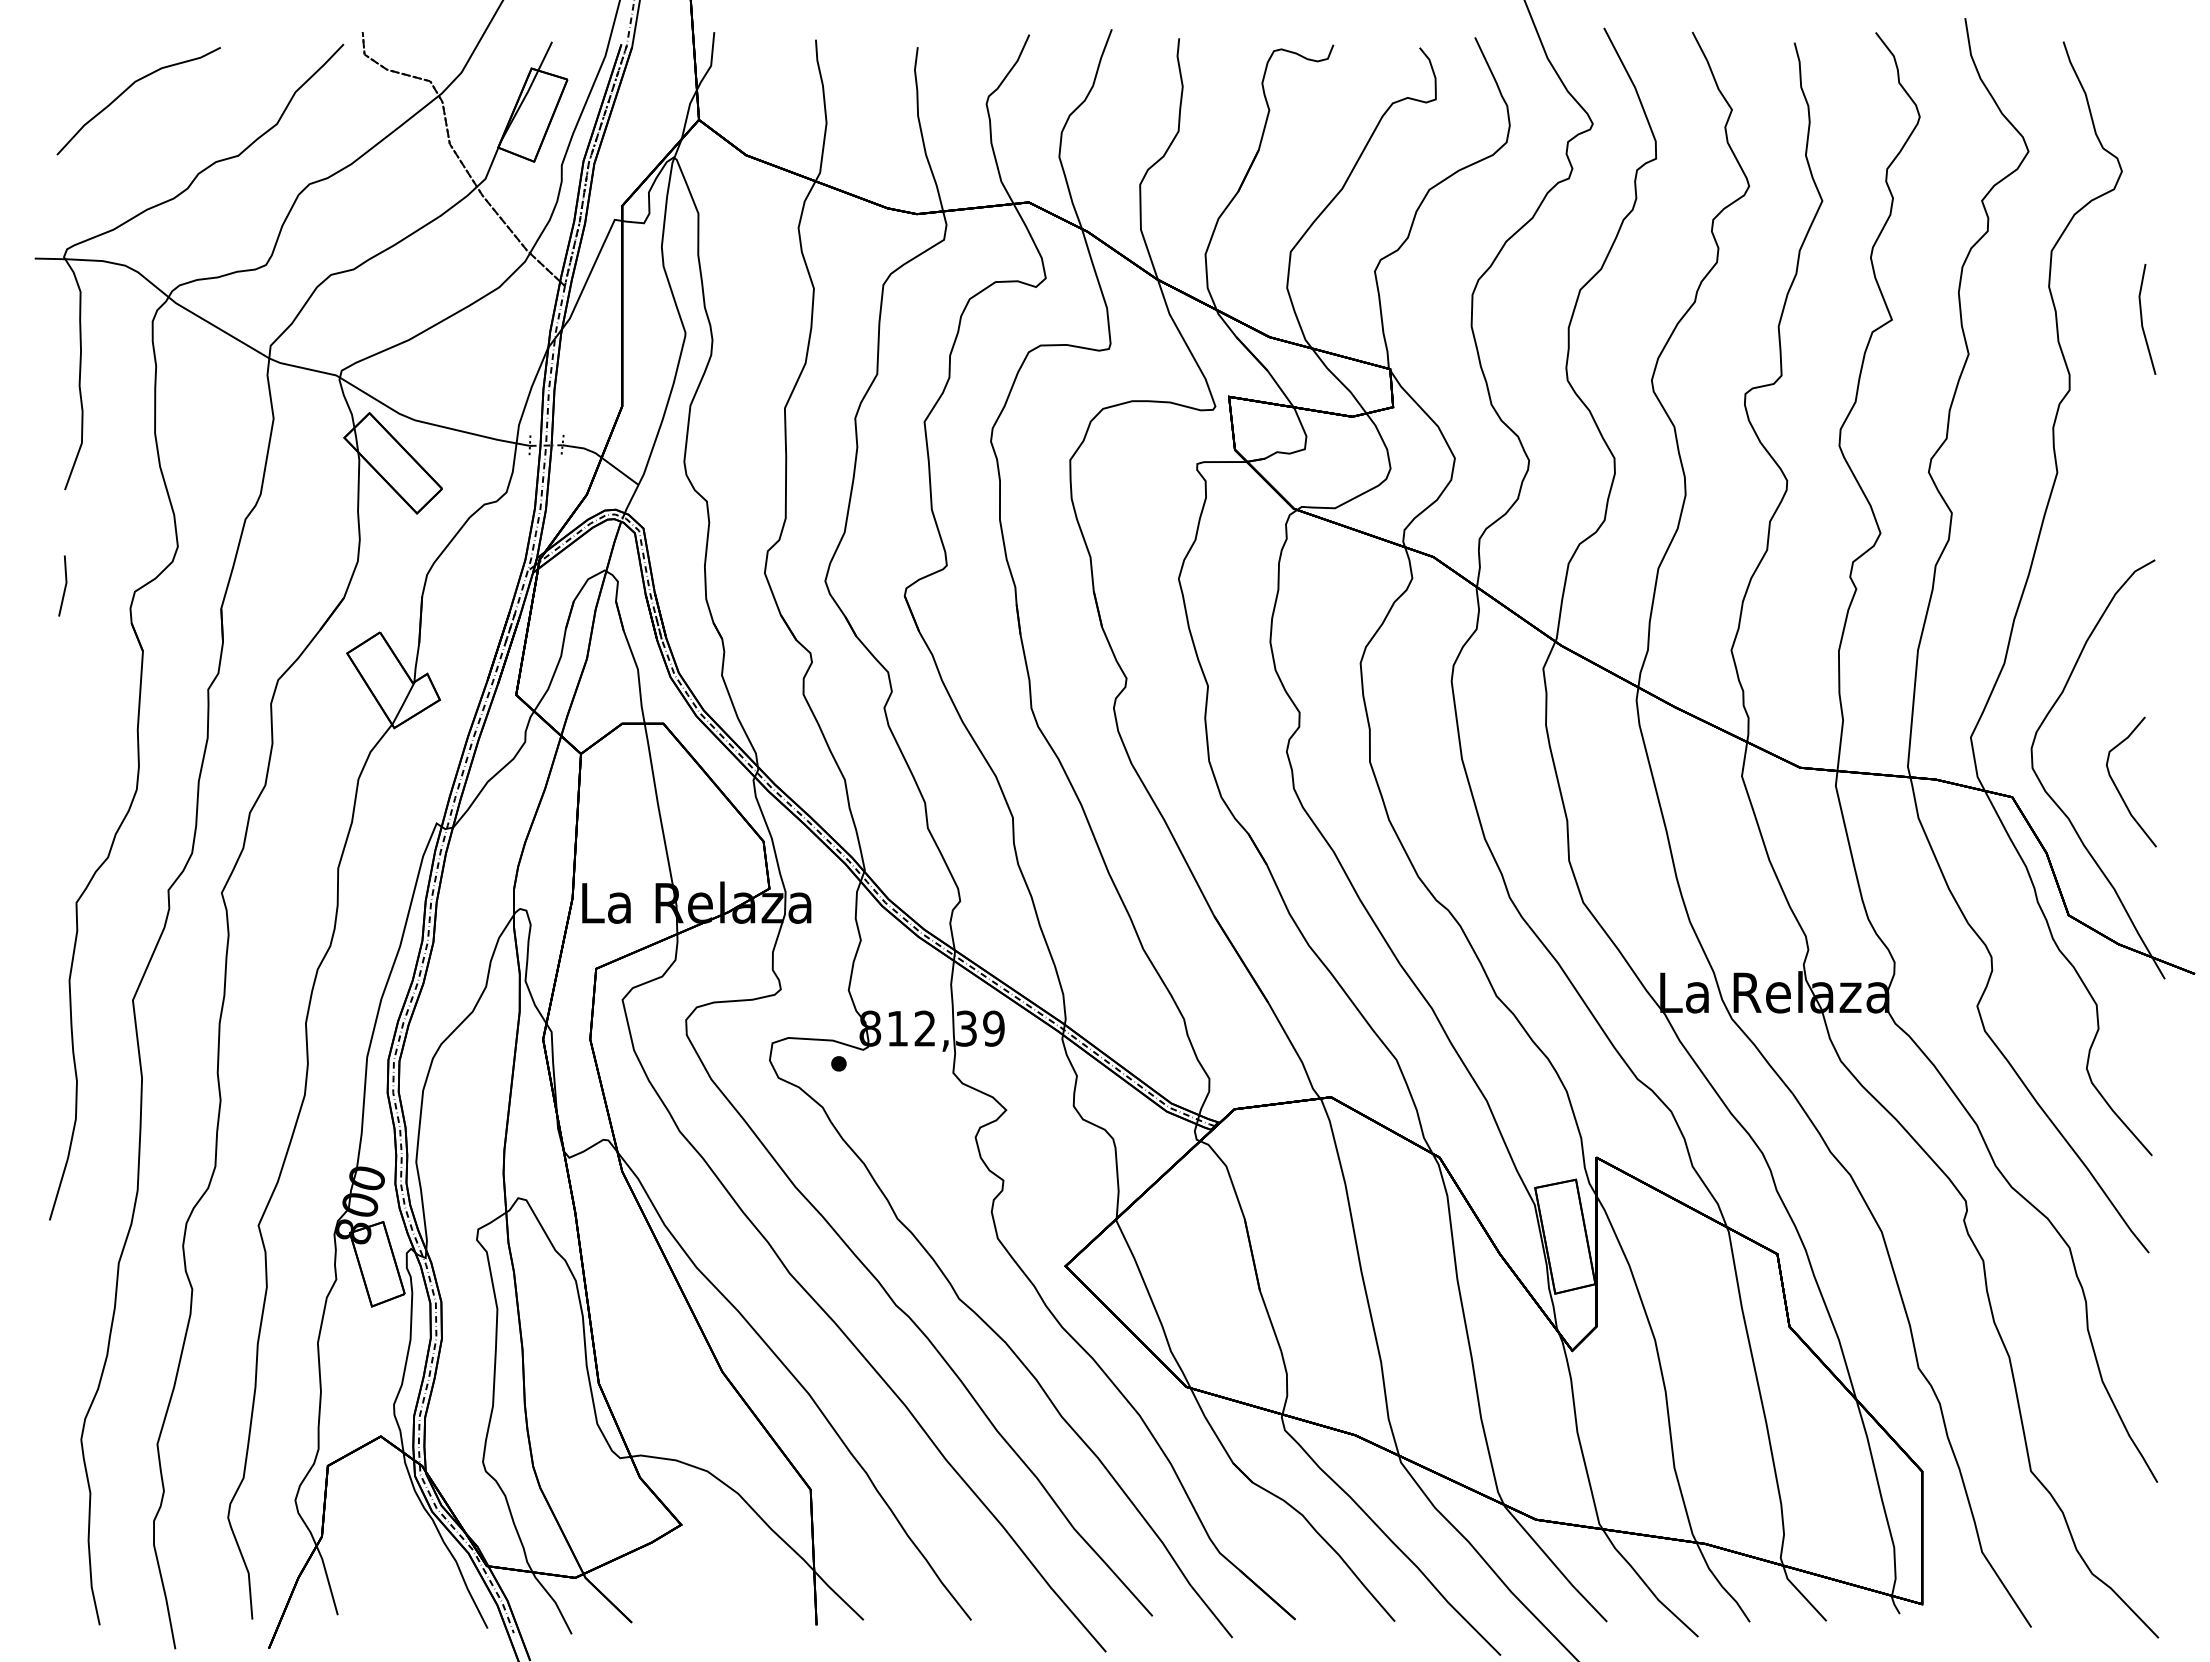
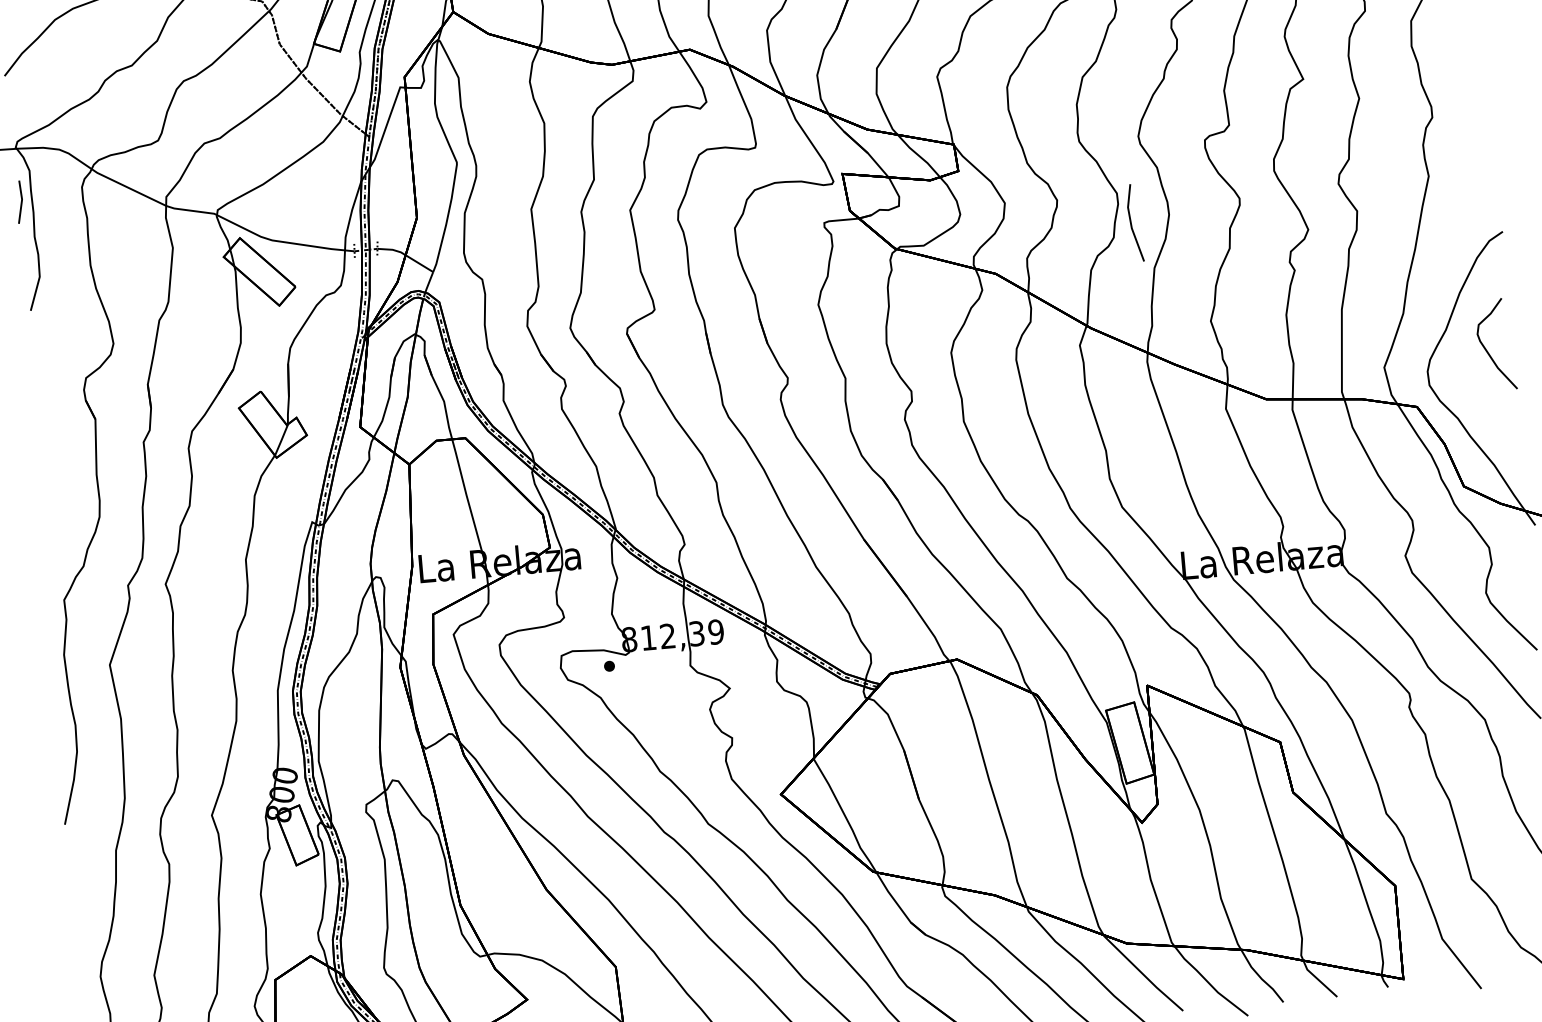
line: (2142, 319) -> (1131, 223), moved
line: (64, 586) -> (20, 202), moved
curve: (2117, 787) -> (1486, 349), moved

